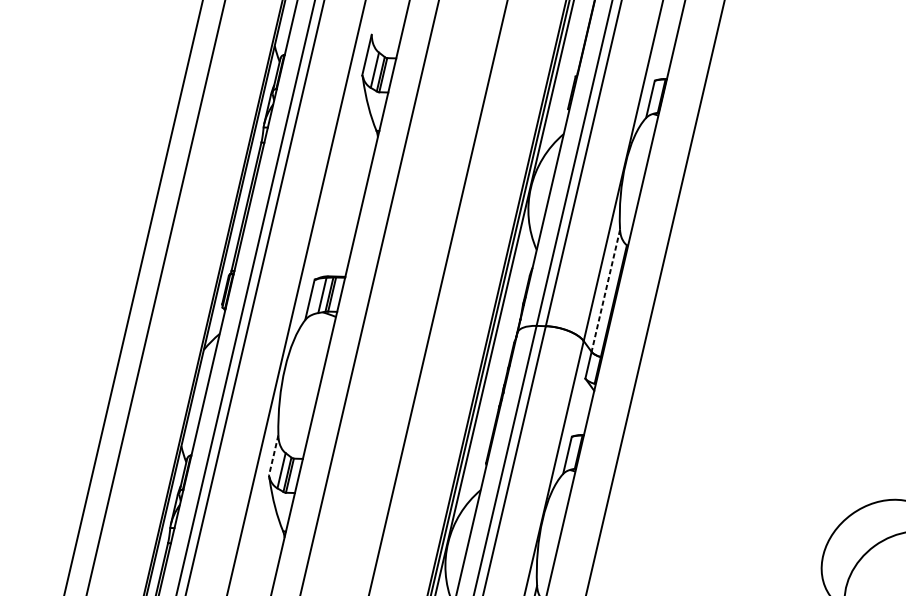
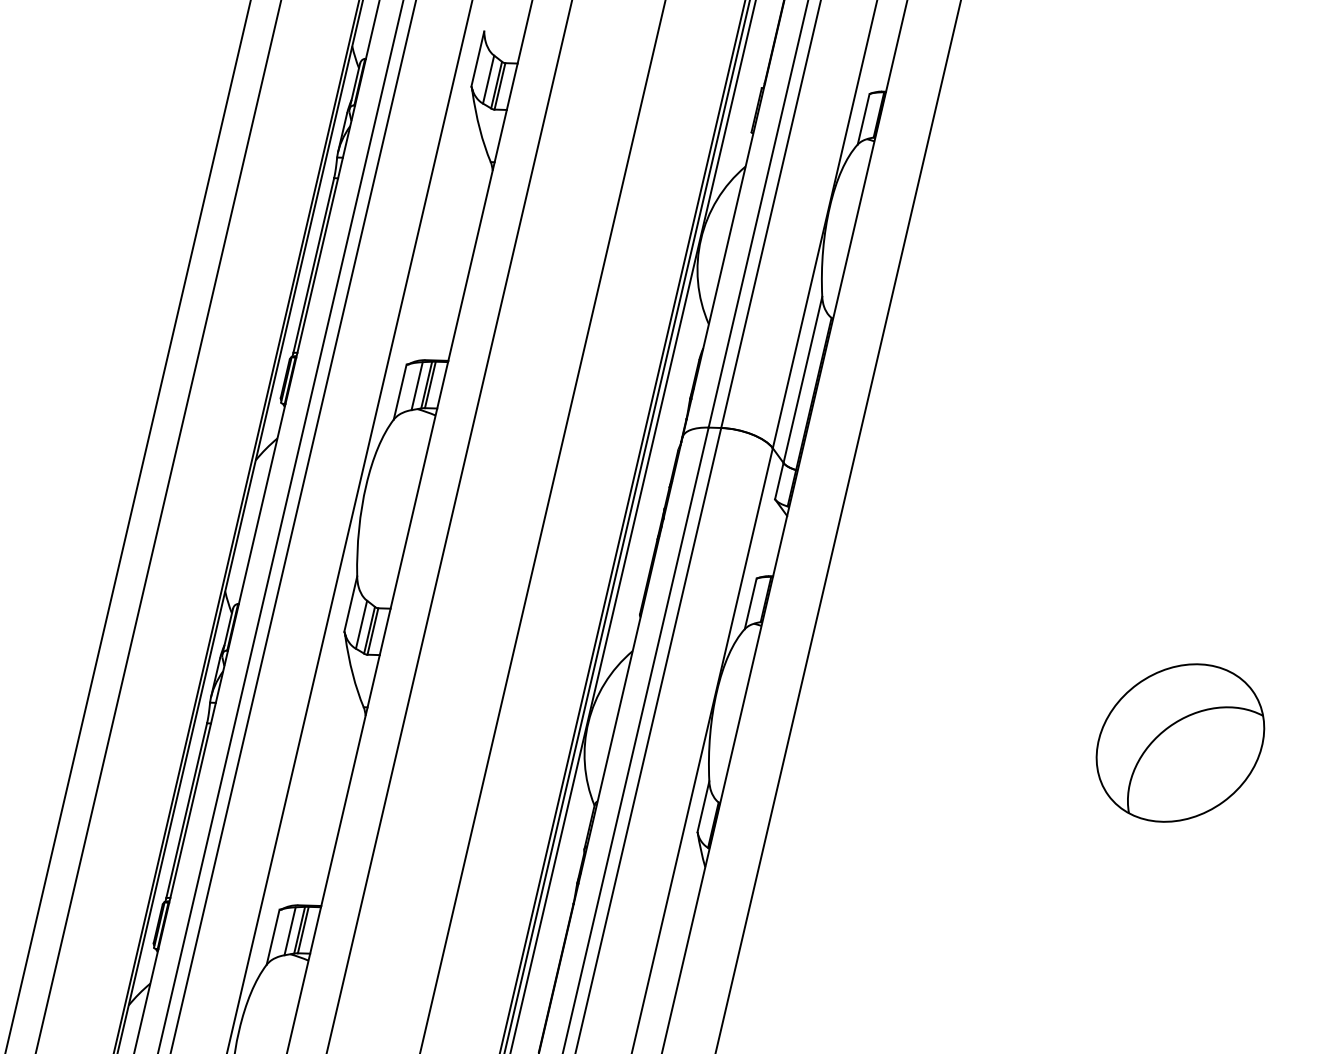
line: (605, 291) -> (802, 380), dashed -> solid
line: (273, 455) -> (350, 604), dashed -> solid

